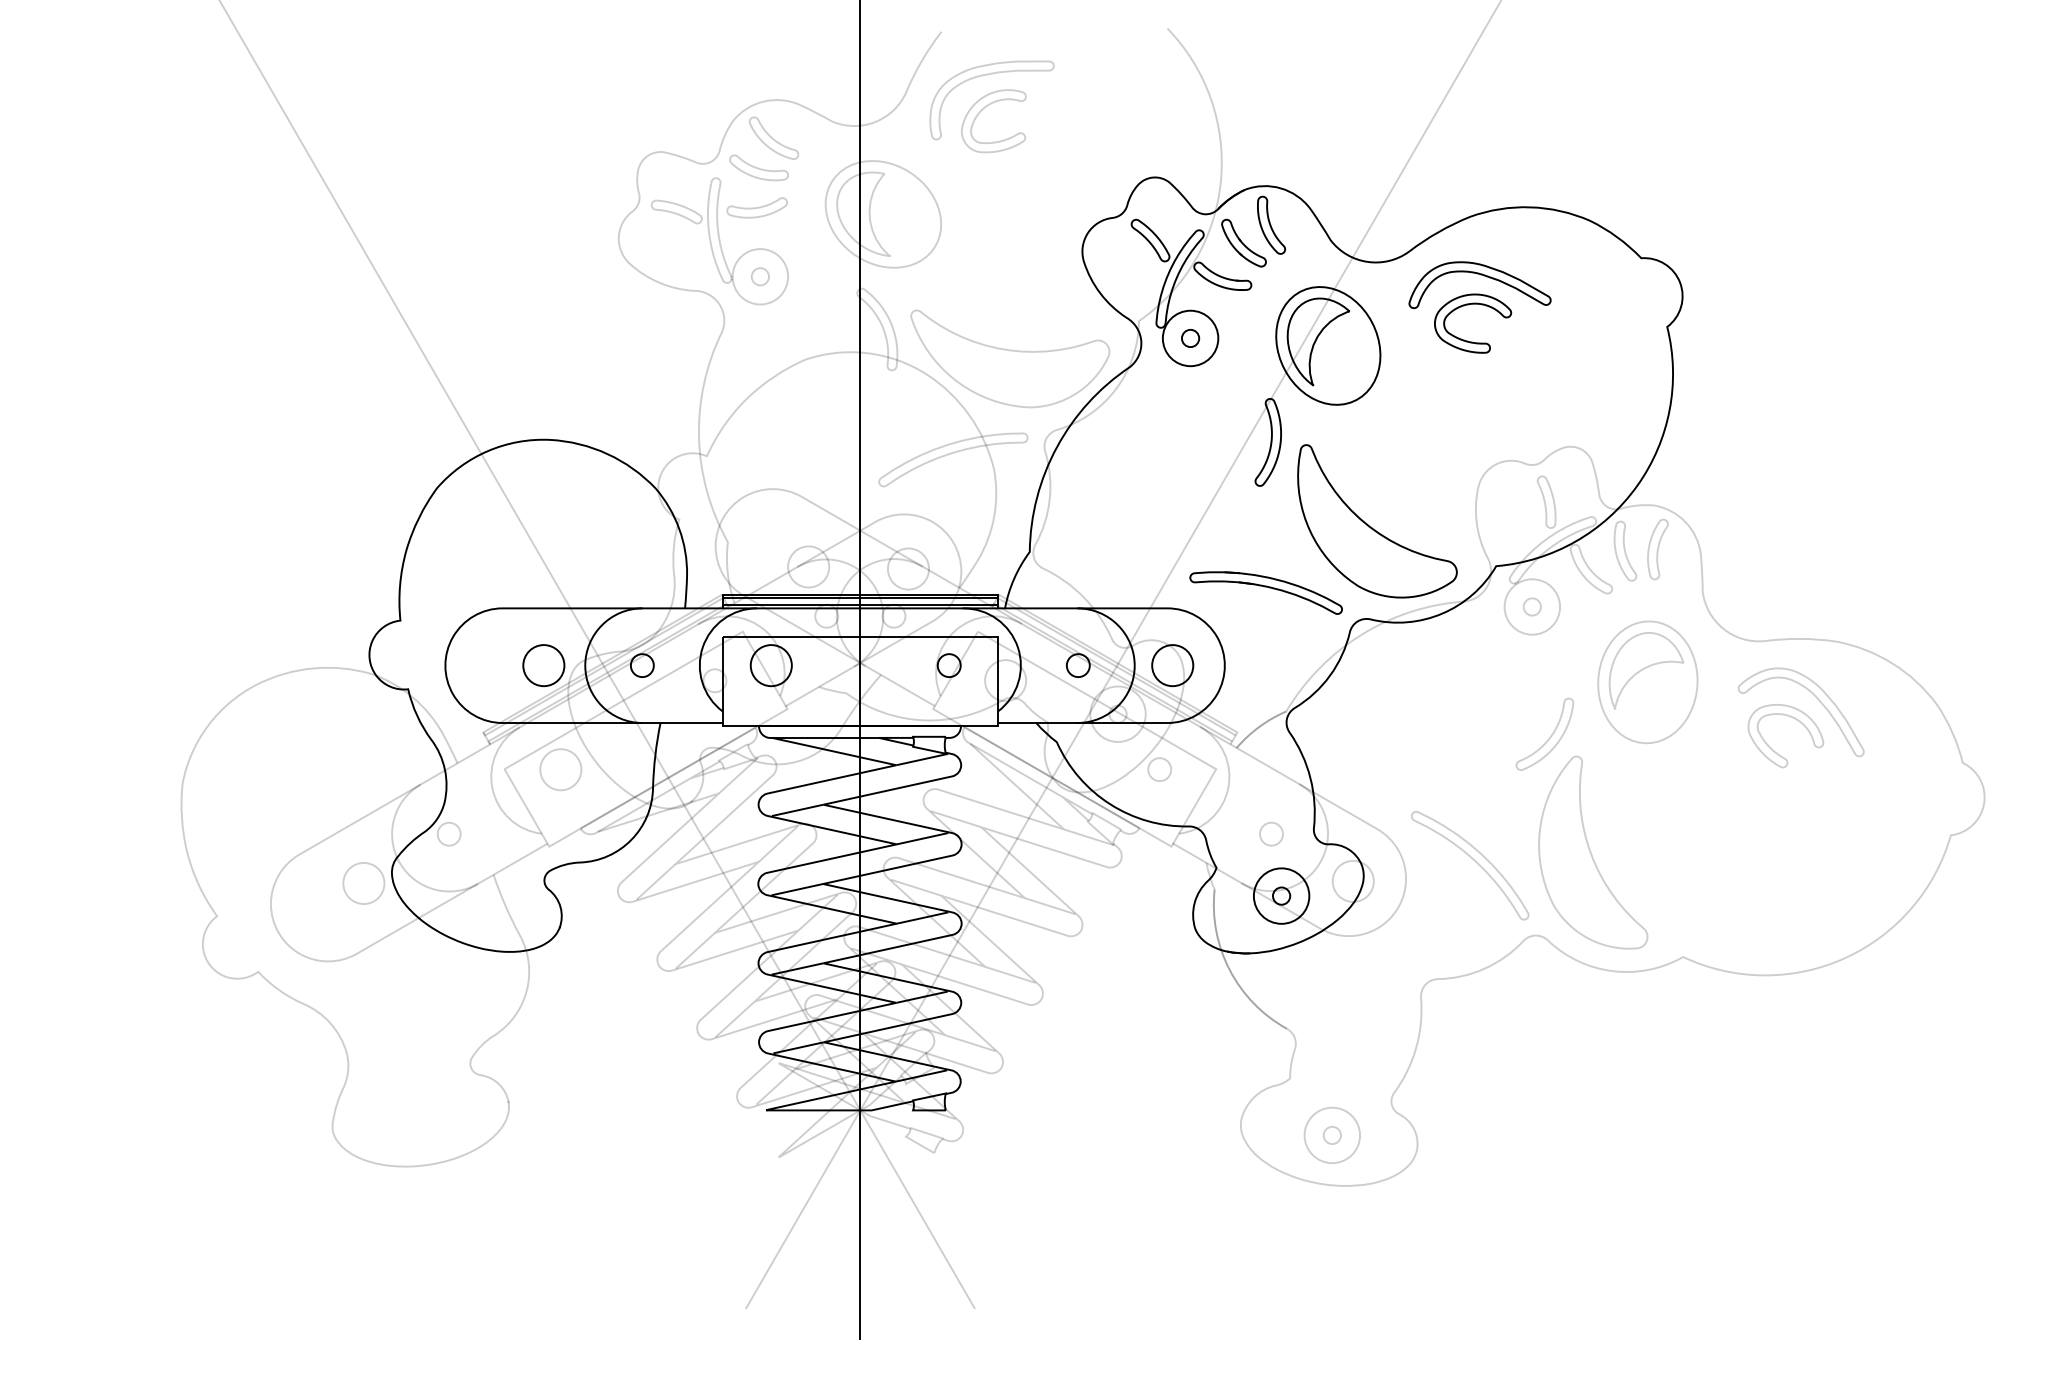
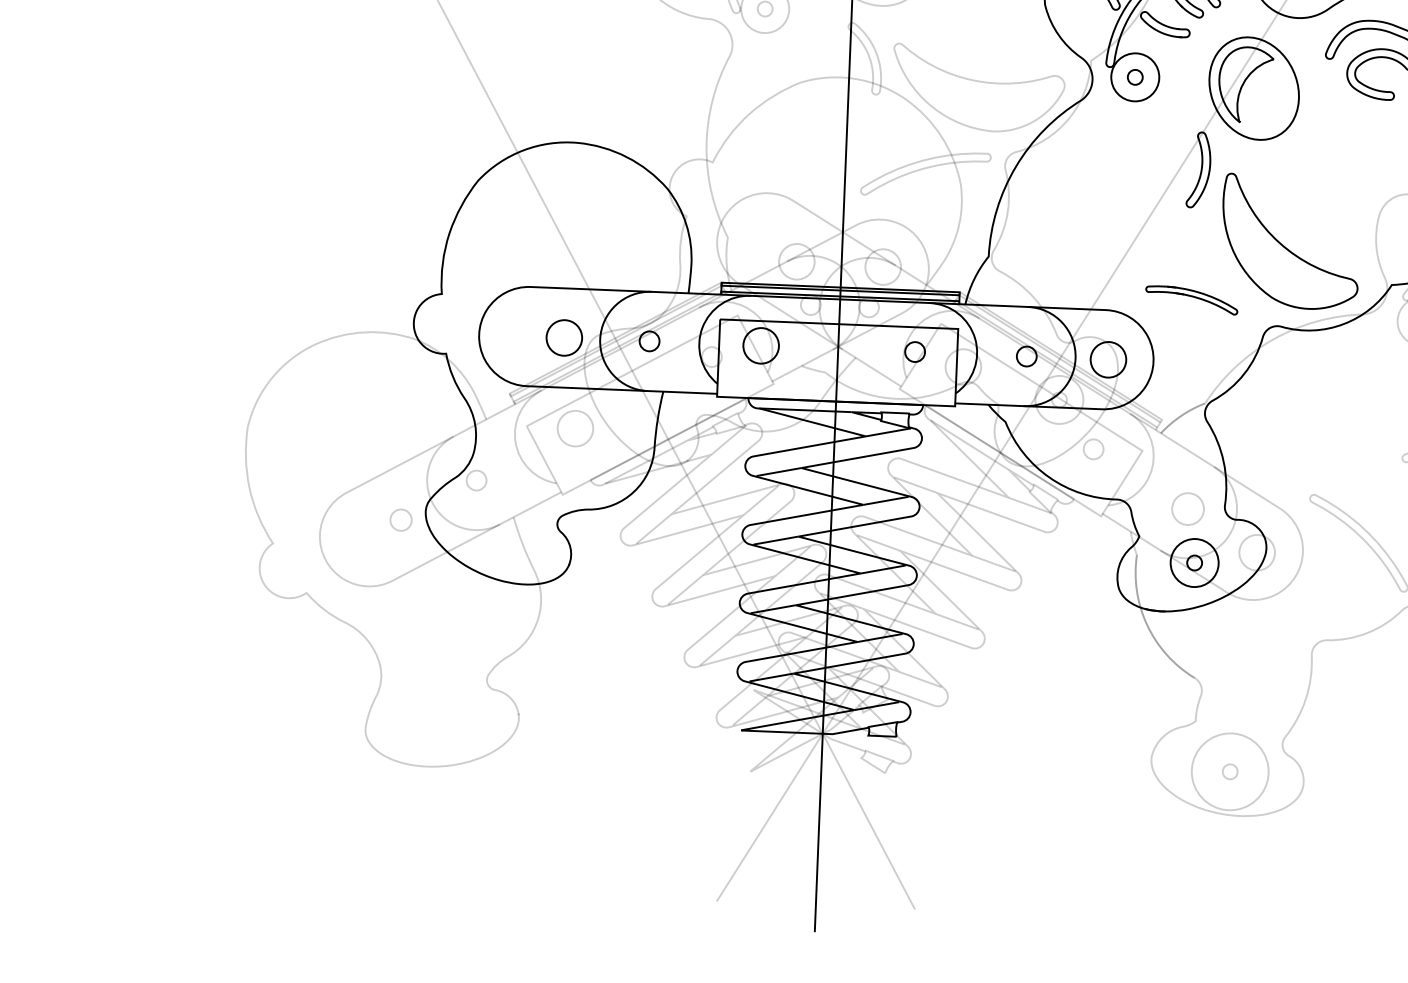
part: (1265, 592) -> (1191, 299), size x0.7
circle: (1271, 833) -> (1188, 508), size x1.6
circle: (363, 883) -> (400, 520), size x0.6
circle: (1332, 1135) -> (1230, 771), size x1.6

